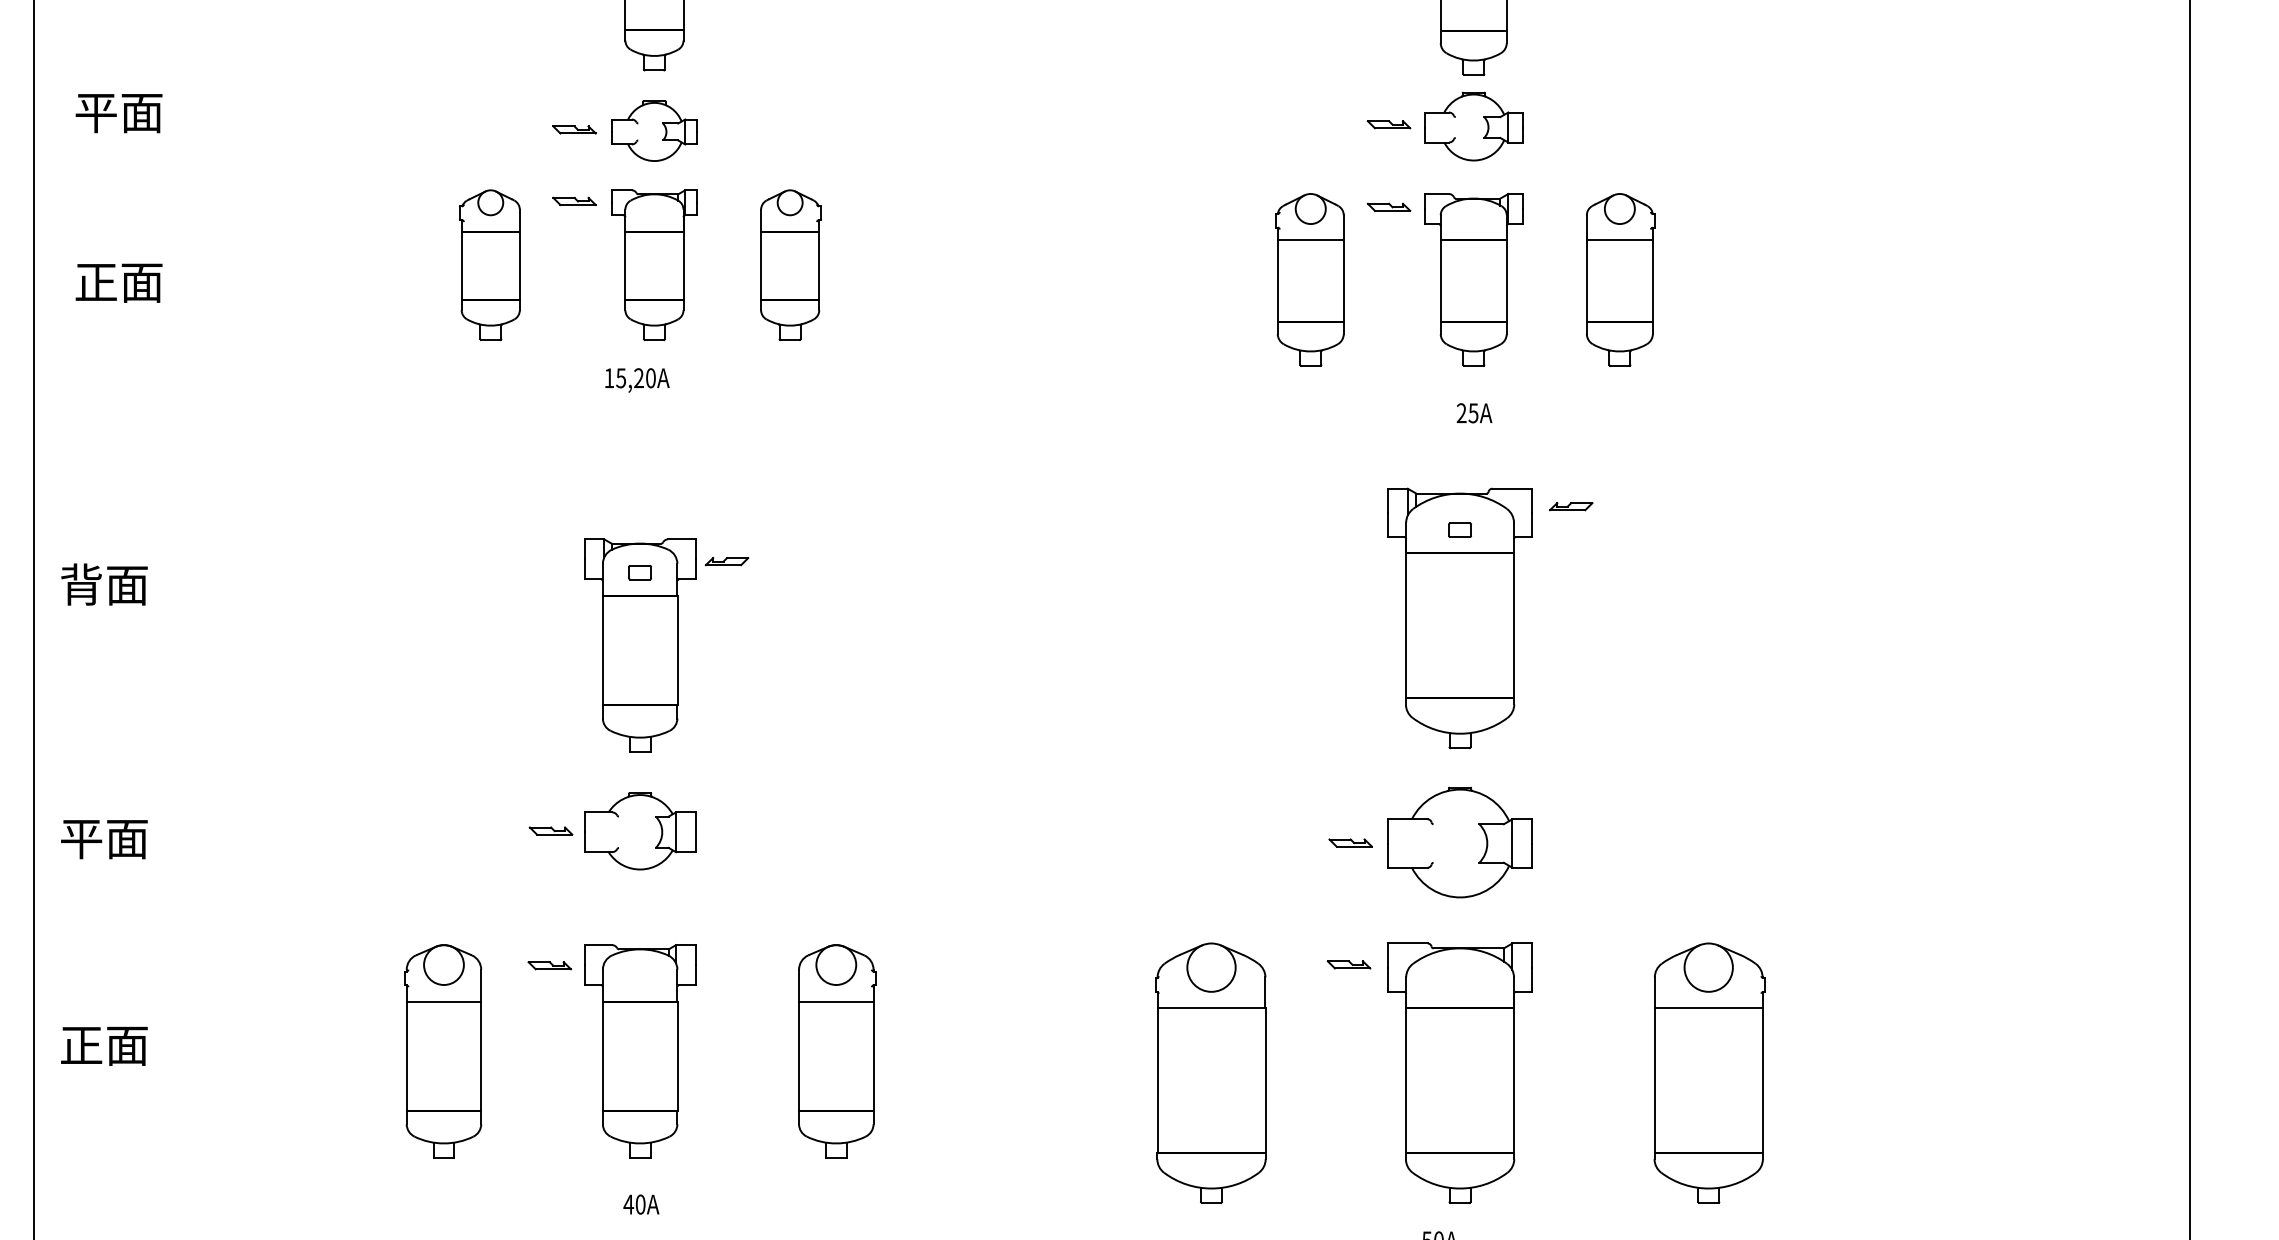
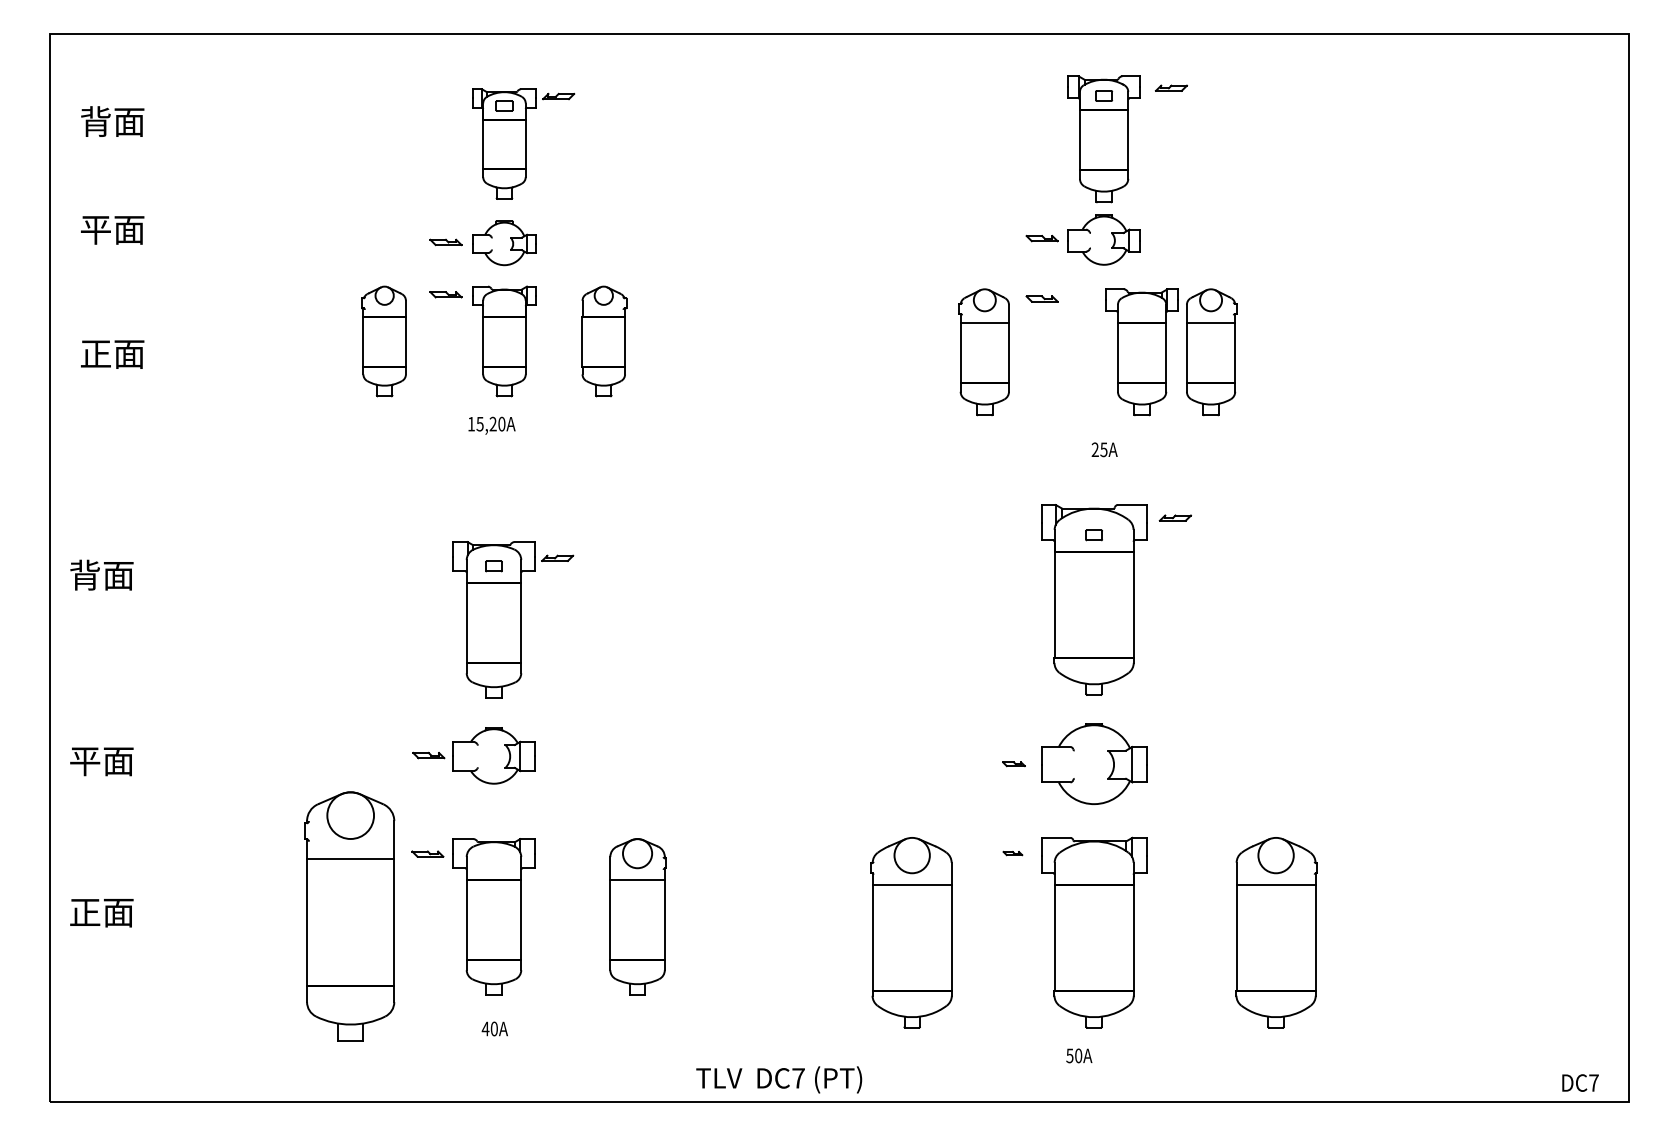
part: (1472, 280) -> (1141, 352), moved
part: (1349, 841) -> (1013, 763), size x0.7
part: (1348, 964) -> (1012, 853), size x0.6
part: (442, 1050) -> (349, 916), size x1.6

